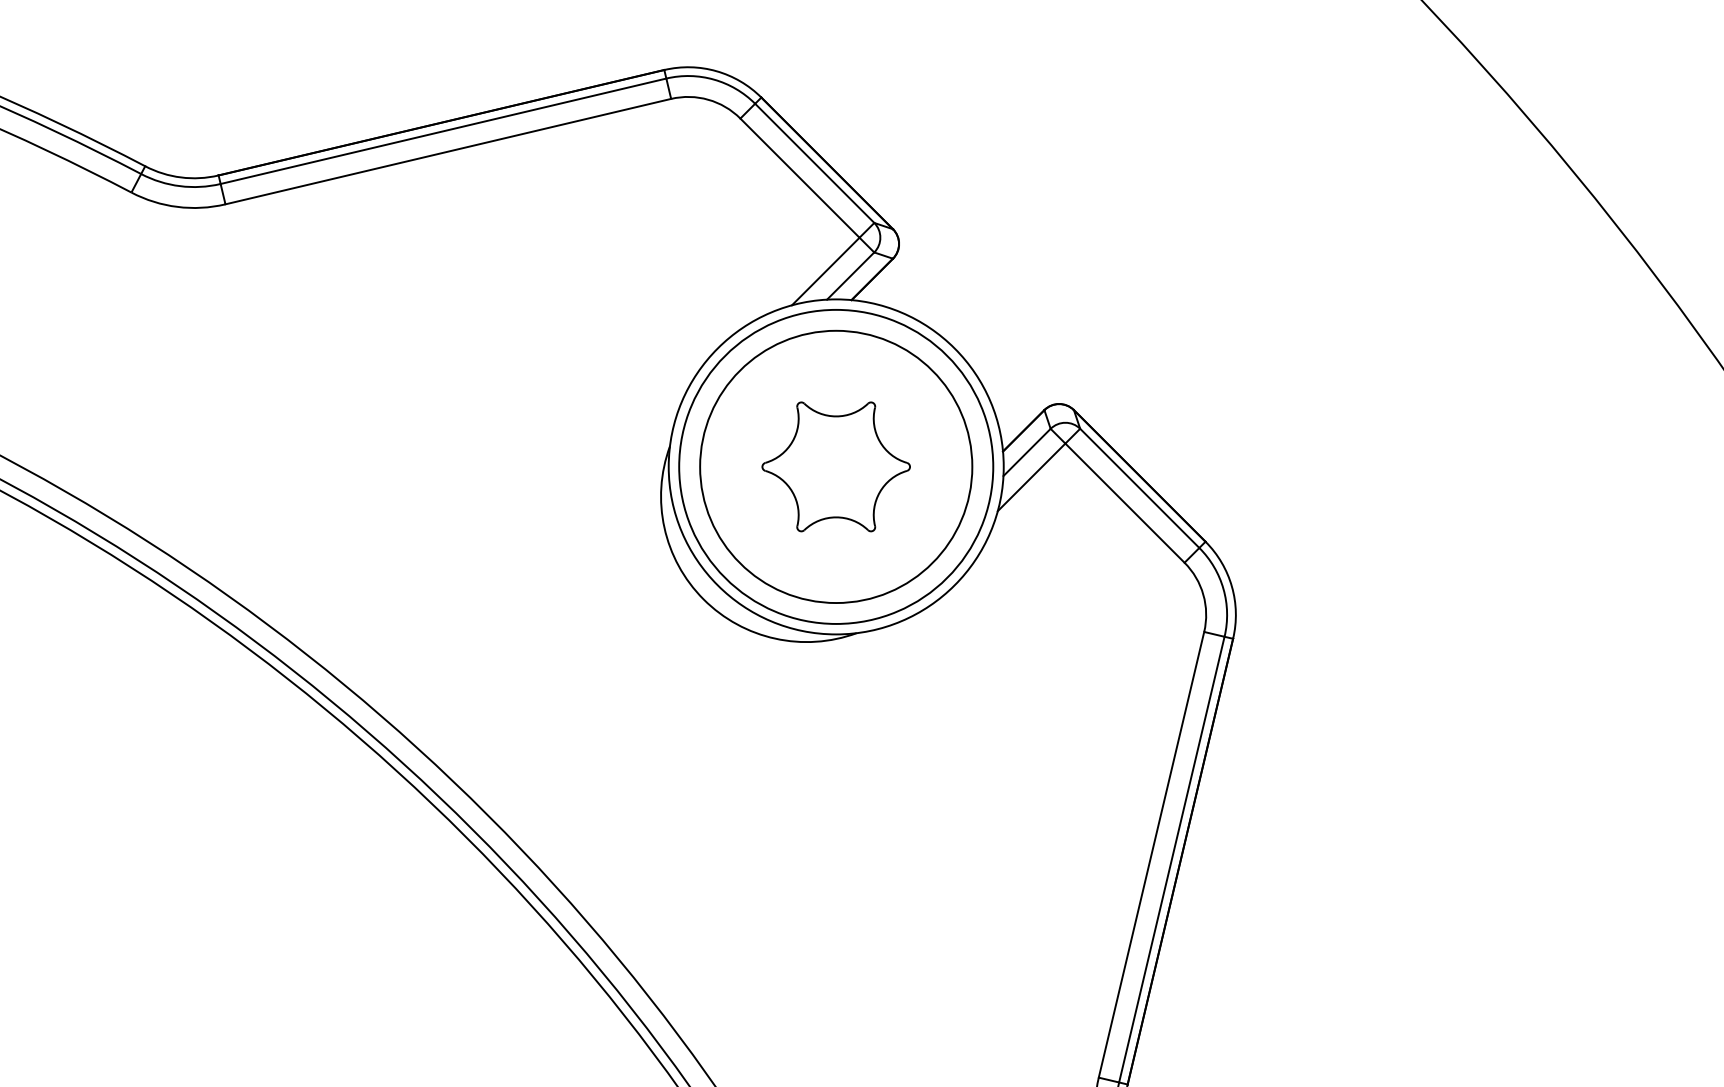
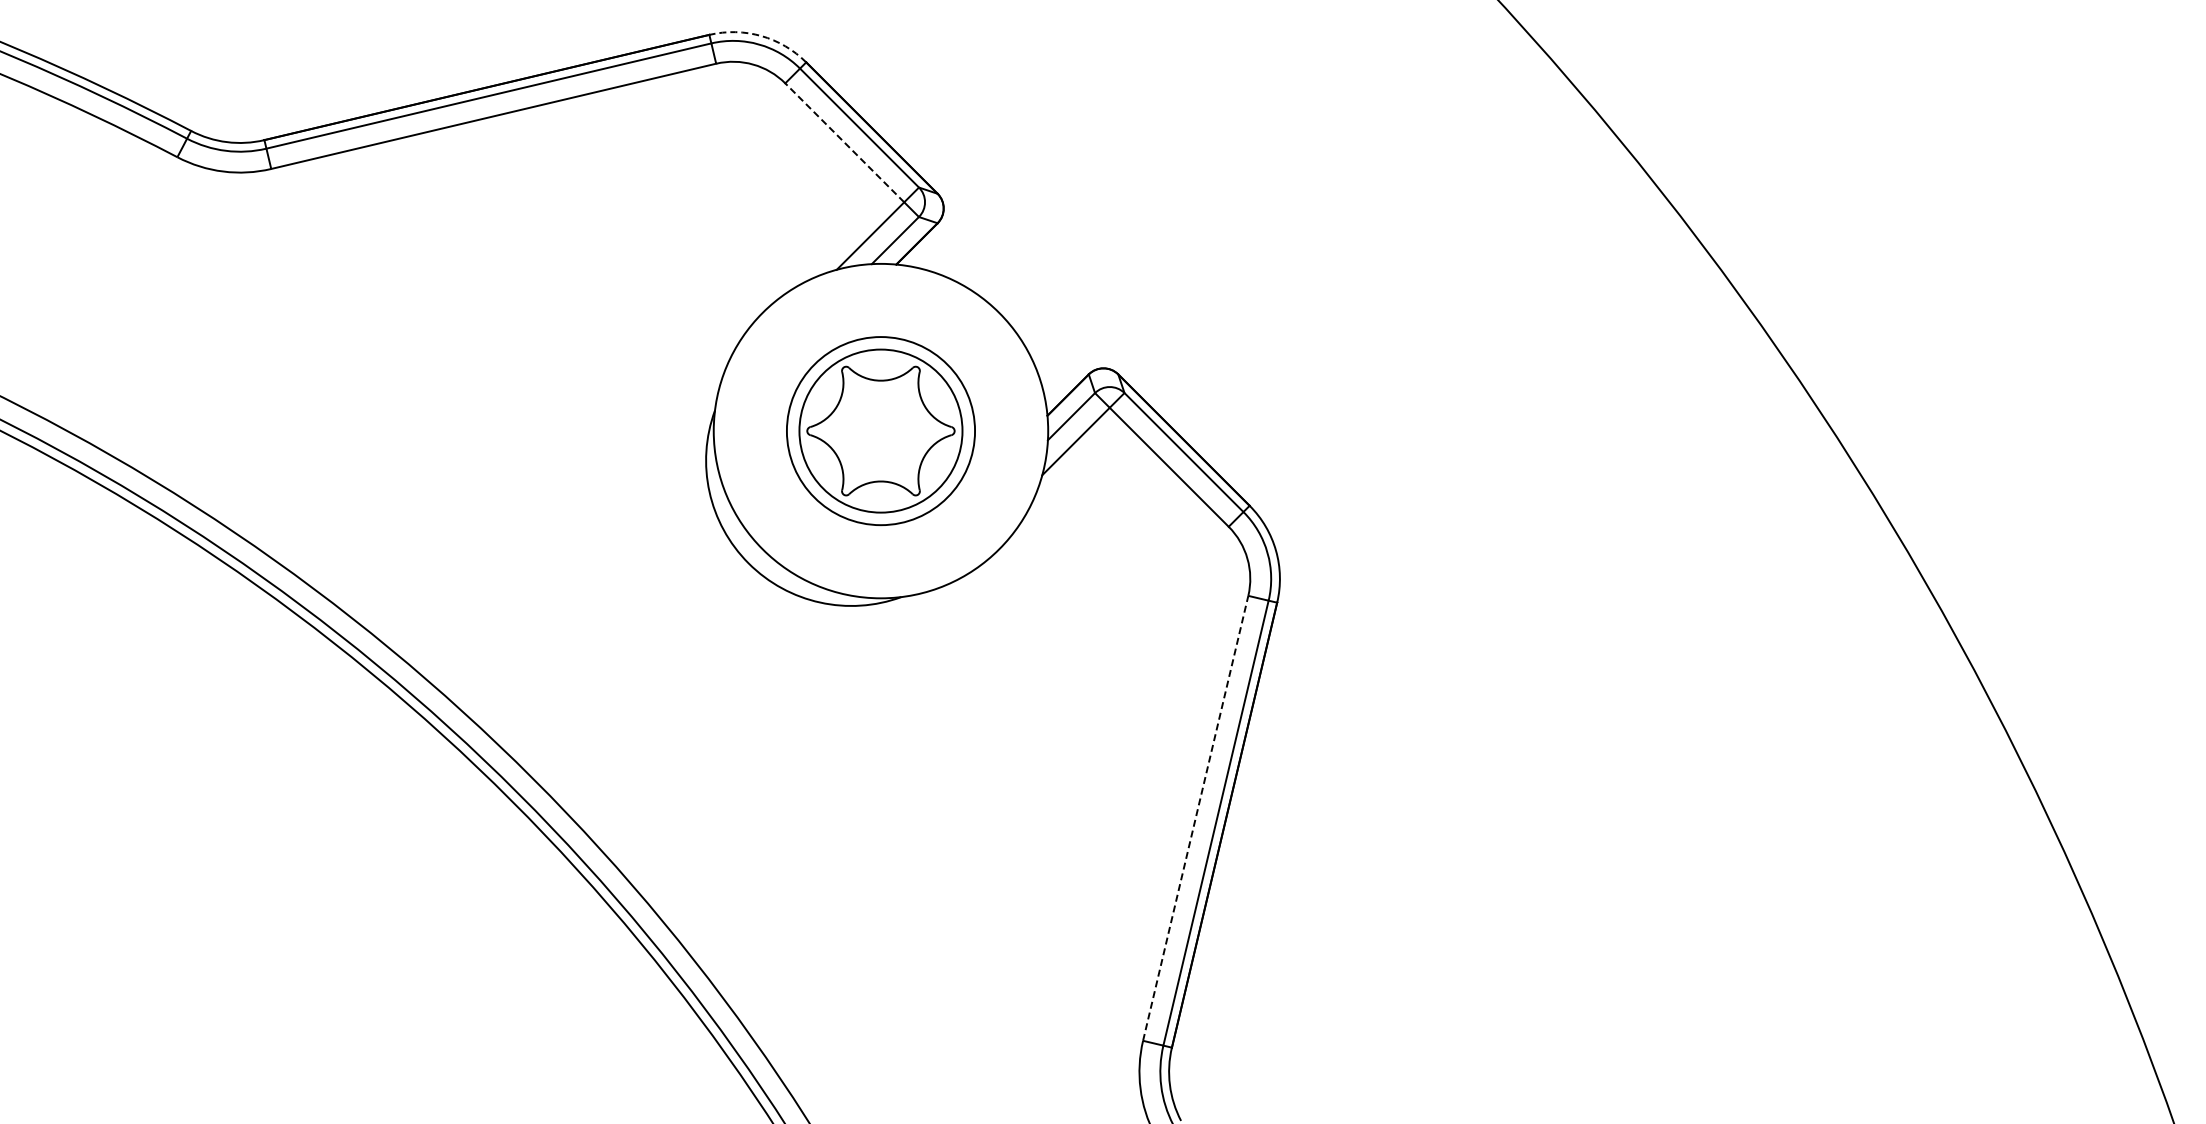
arc: (716, 71) -> (761, 36), solid -> dashed
line: (799, 177) -> (844, 142), solid -> dashed
circle: (835, 466) -> (880, 430), size x0.6
circle: (835, 466) -> (880, 430), size x0.6
line: (1151, 854) -> (1195, 818), solid -> dashed

